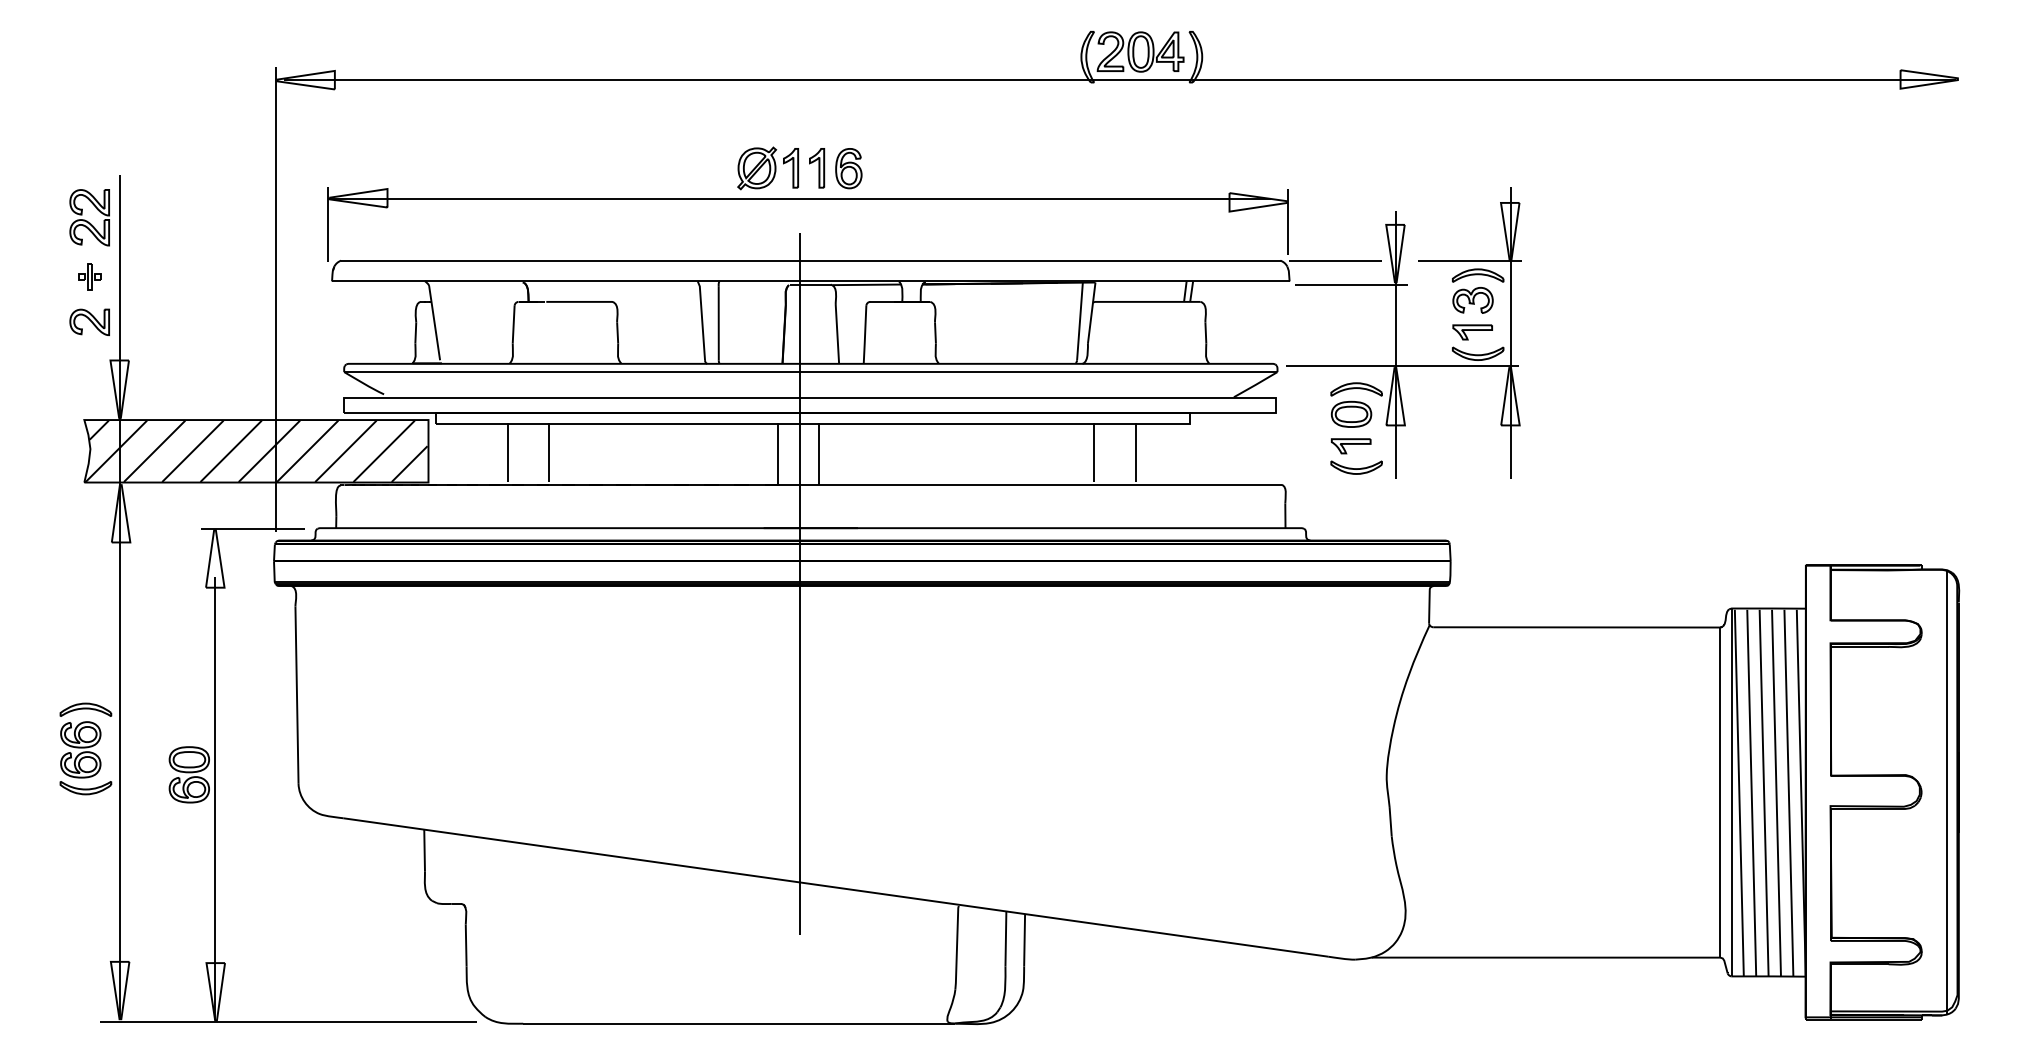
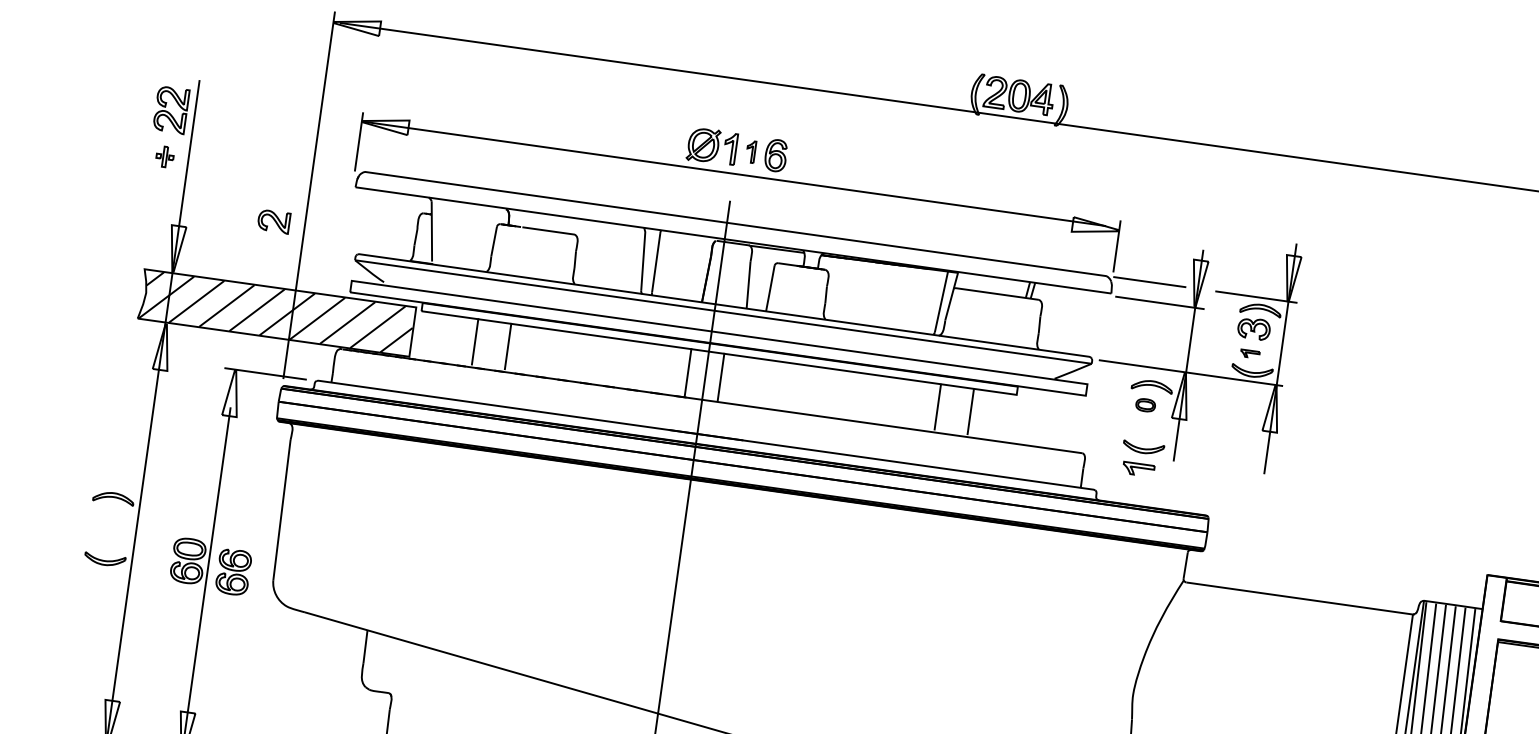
part: (817, 168) -> (751, 152), size x0.7
part: (89, 322) -> (273, 221), moved
part: (1472, 332) -> (1250, 354), size x0.6
part: (1351, 413) -> (1145, 404), size x0.6
part: (1350, 446) -> (1138, 469), moved
part: (80, 749) -> (233, 571), moved

